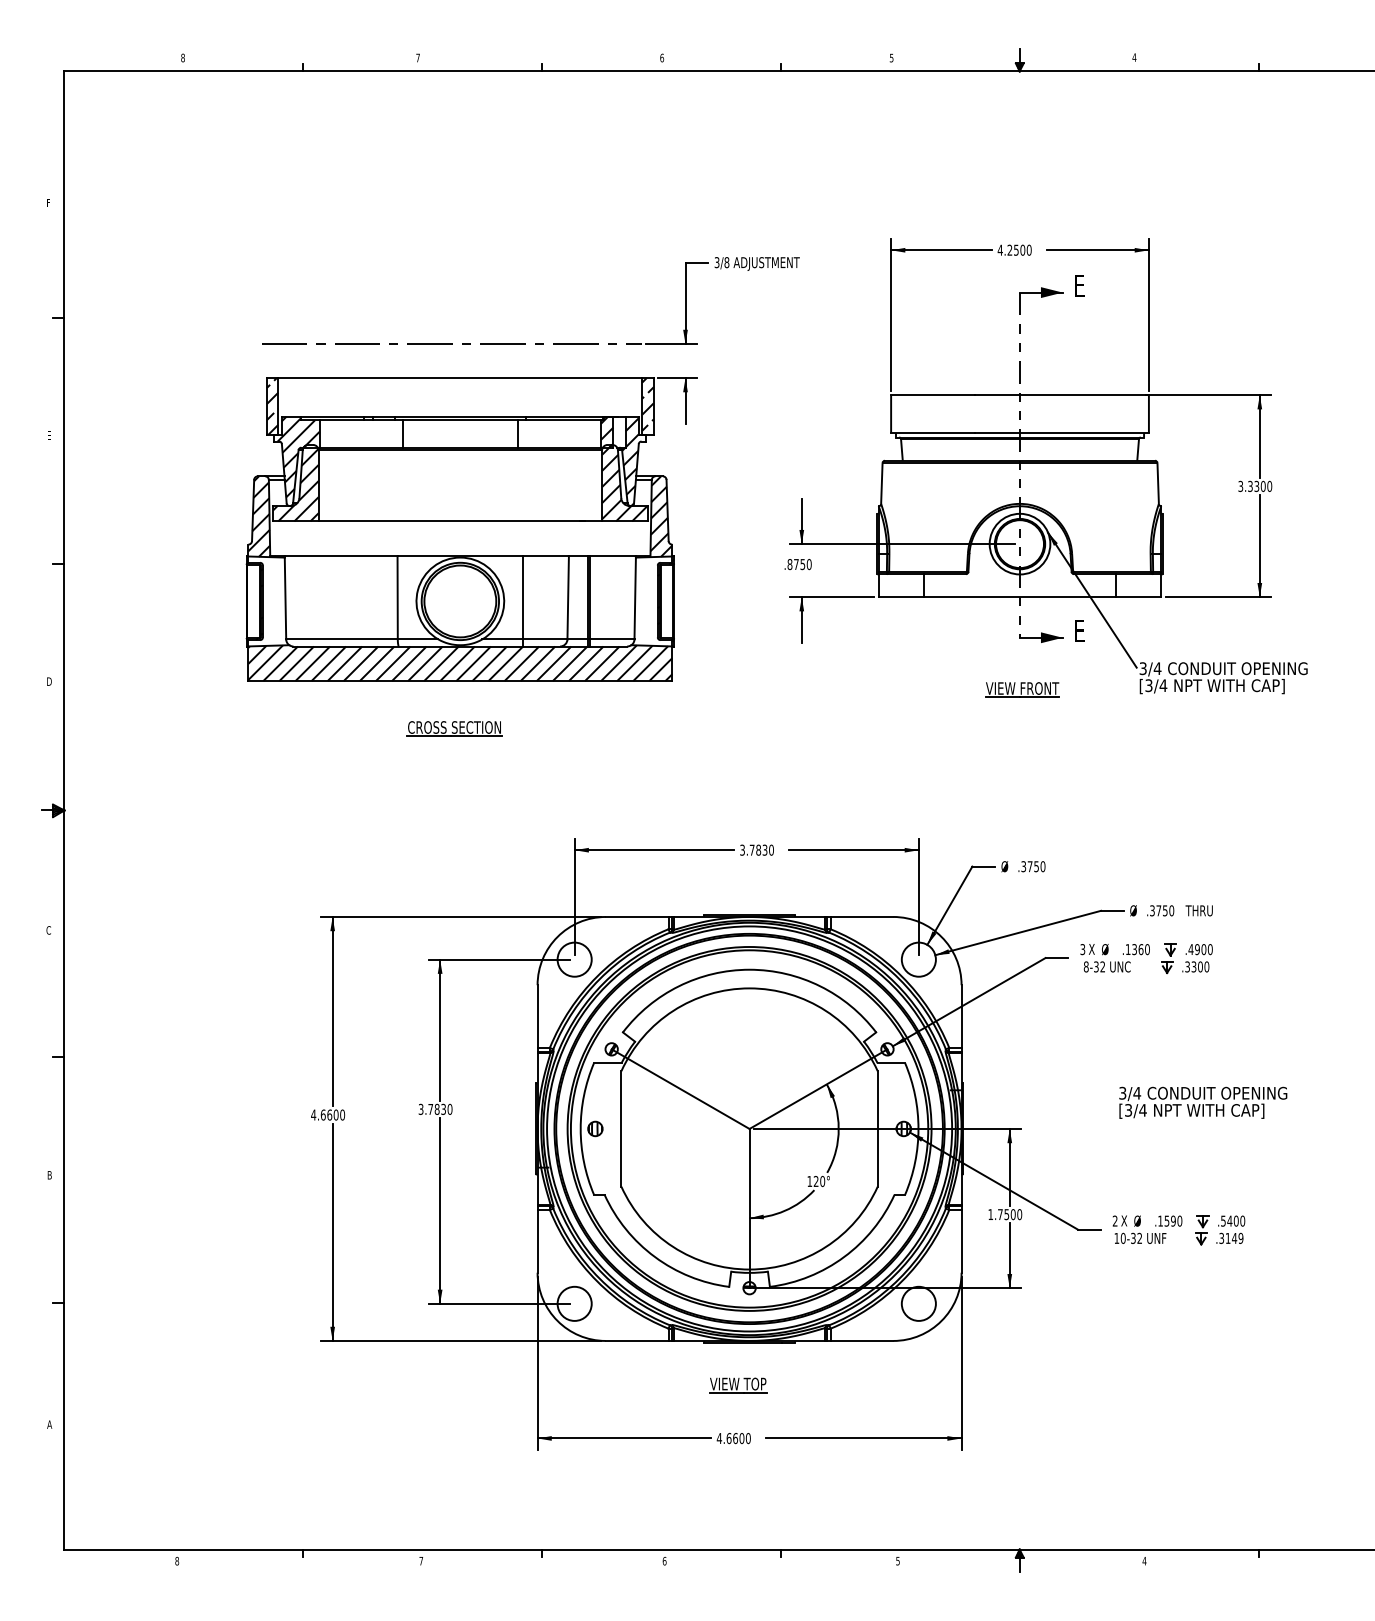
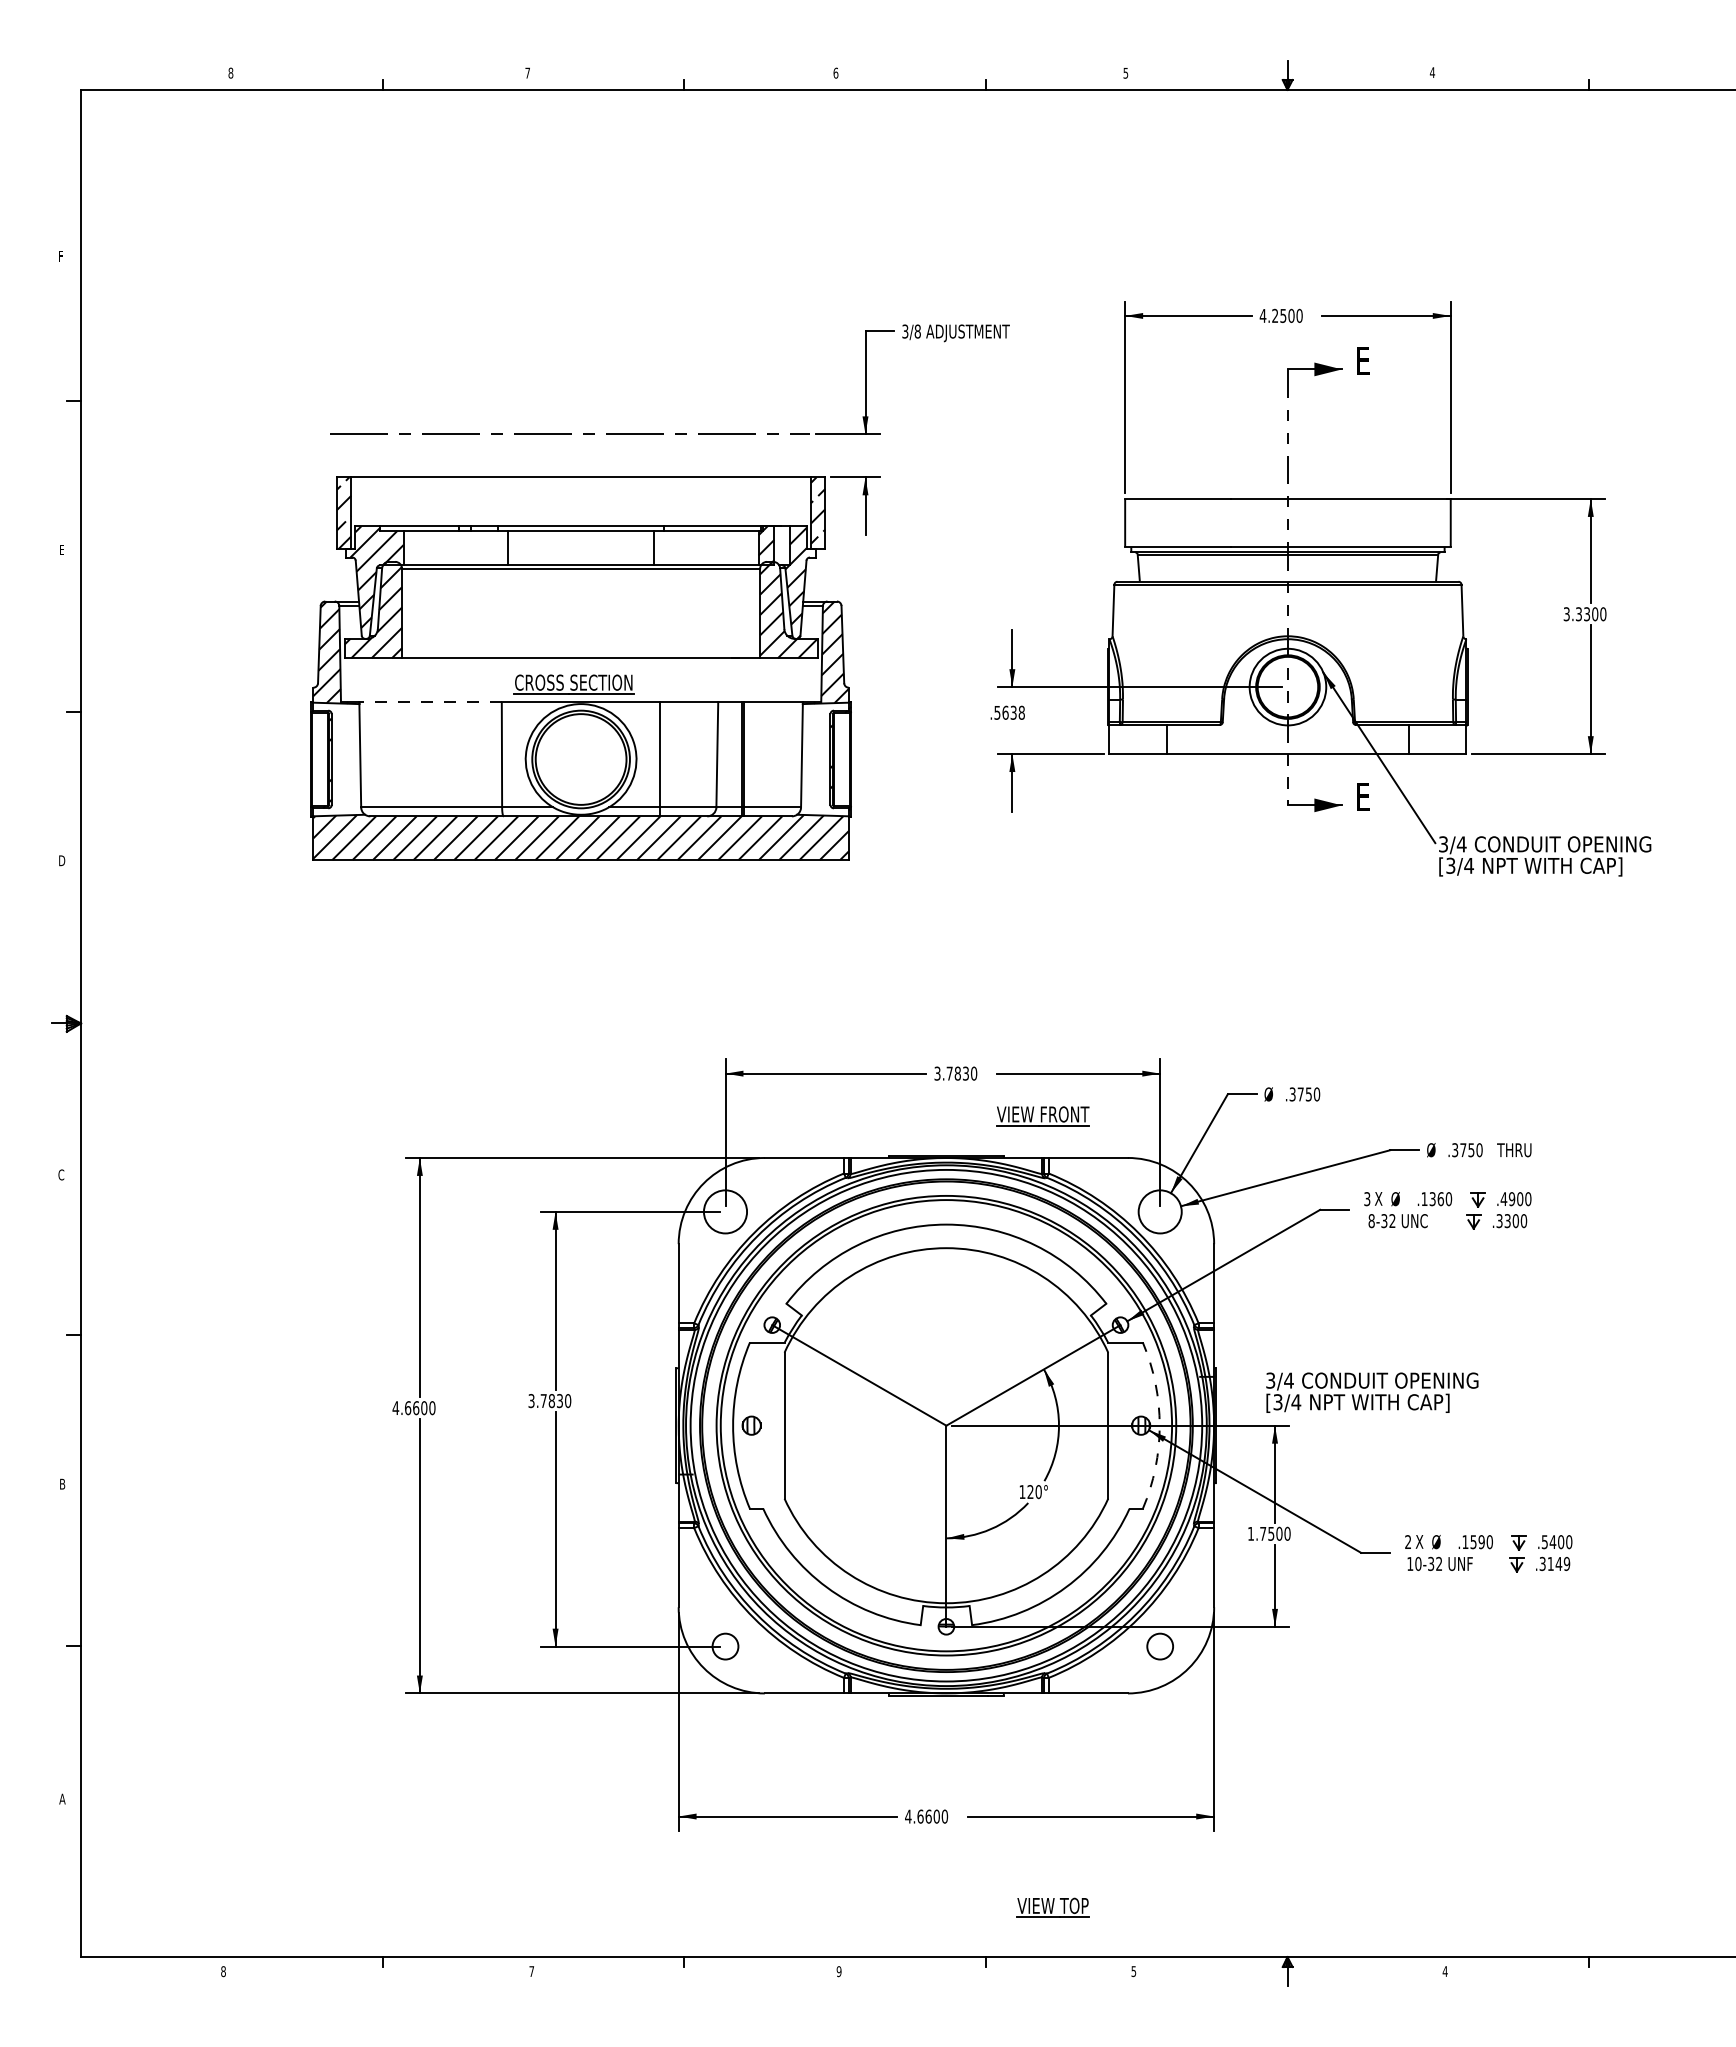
line: (341, 556) -> (430, 702), solid -> dashed
text: (799, 564) -> (1009, 712), .8750 -> .5638
part: (1022, 690) -> (1042, 1116), moved
part: (454, 728) -> (573, 684), moved
text: (1203, 1102) -> (1372, 1392), moved
arc: (918, 1128) -> (1159, 1425), solid -> dashed
circle: (574, 1303) -> (725, 1646), size x0.6
circle: (918, 1303) -> (1159, 1646), size x0.6
part: (737, 1385) -> (1052, 1907), moved
text: (664, 1561) -> (838, 1971), 6 -> 9

